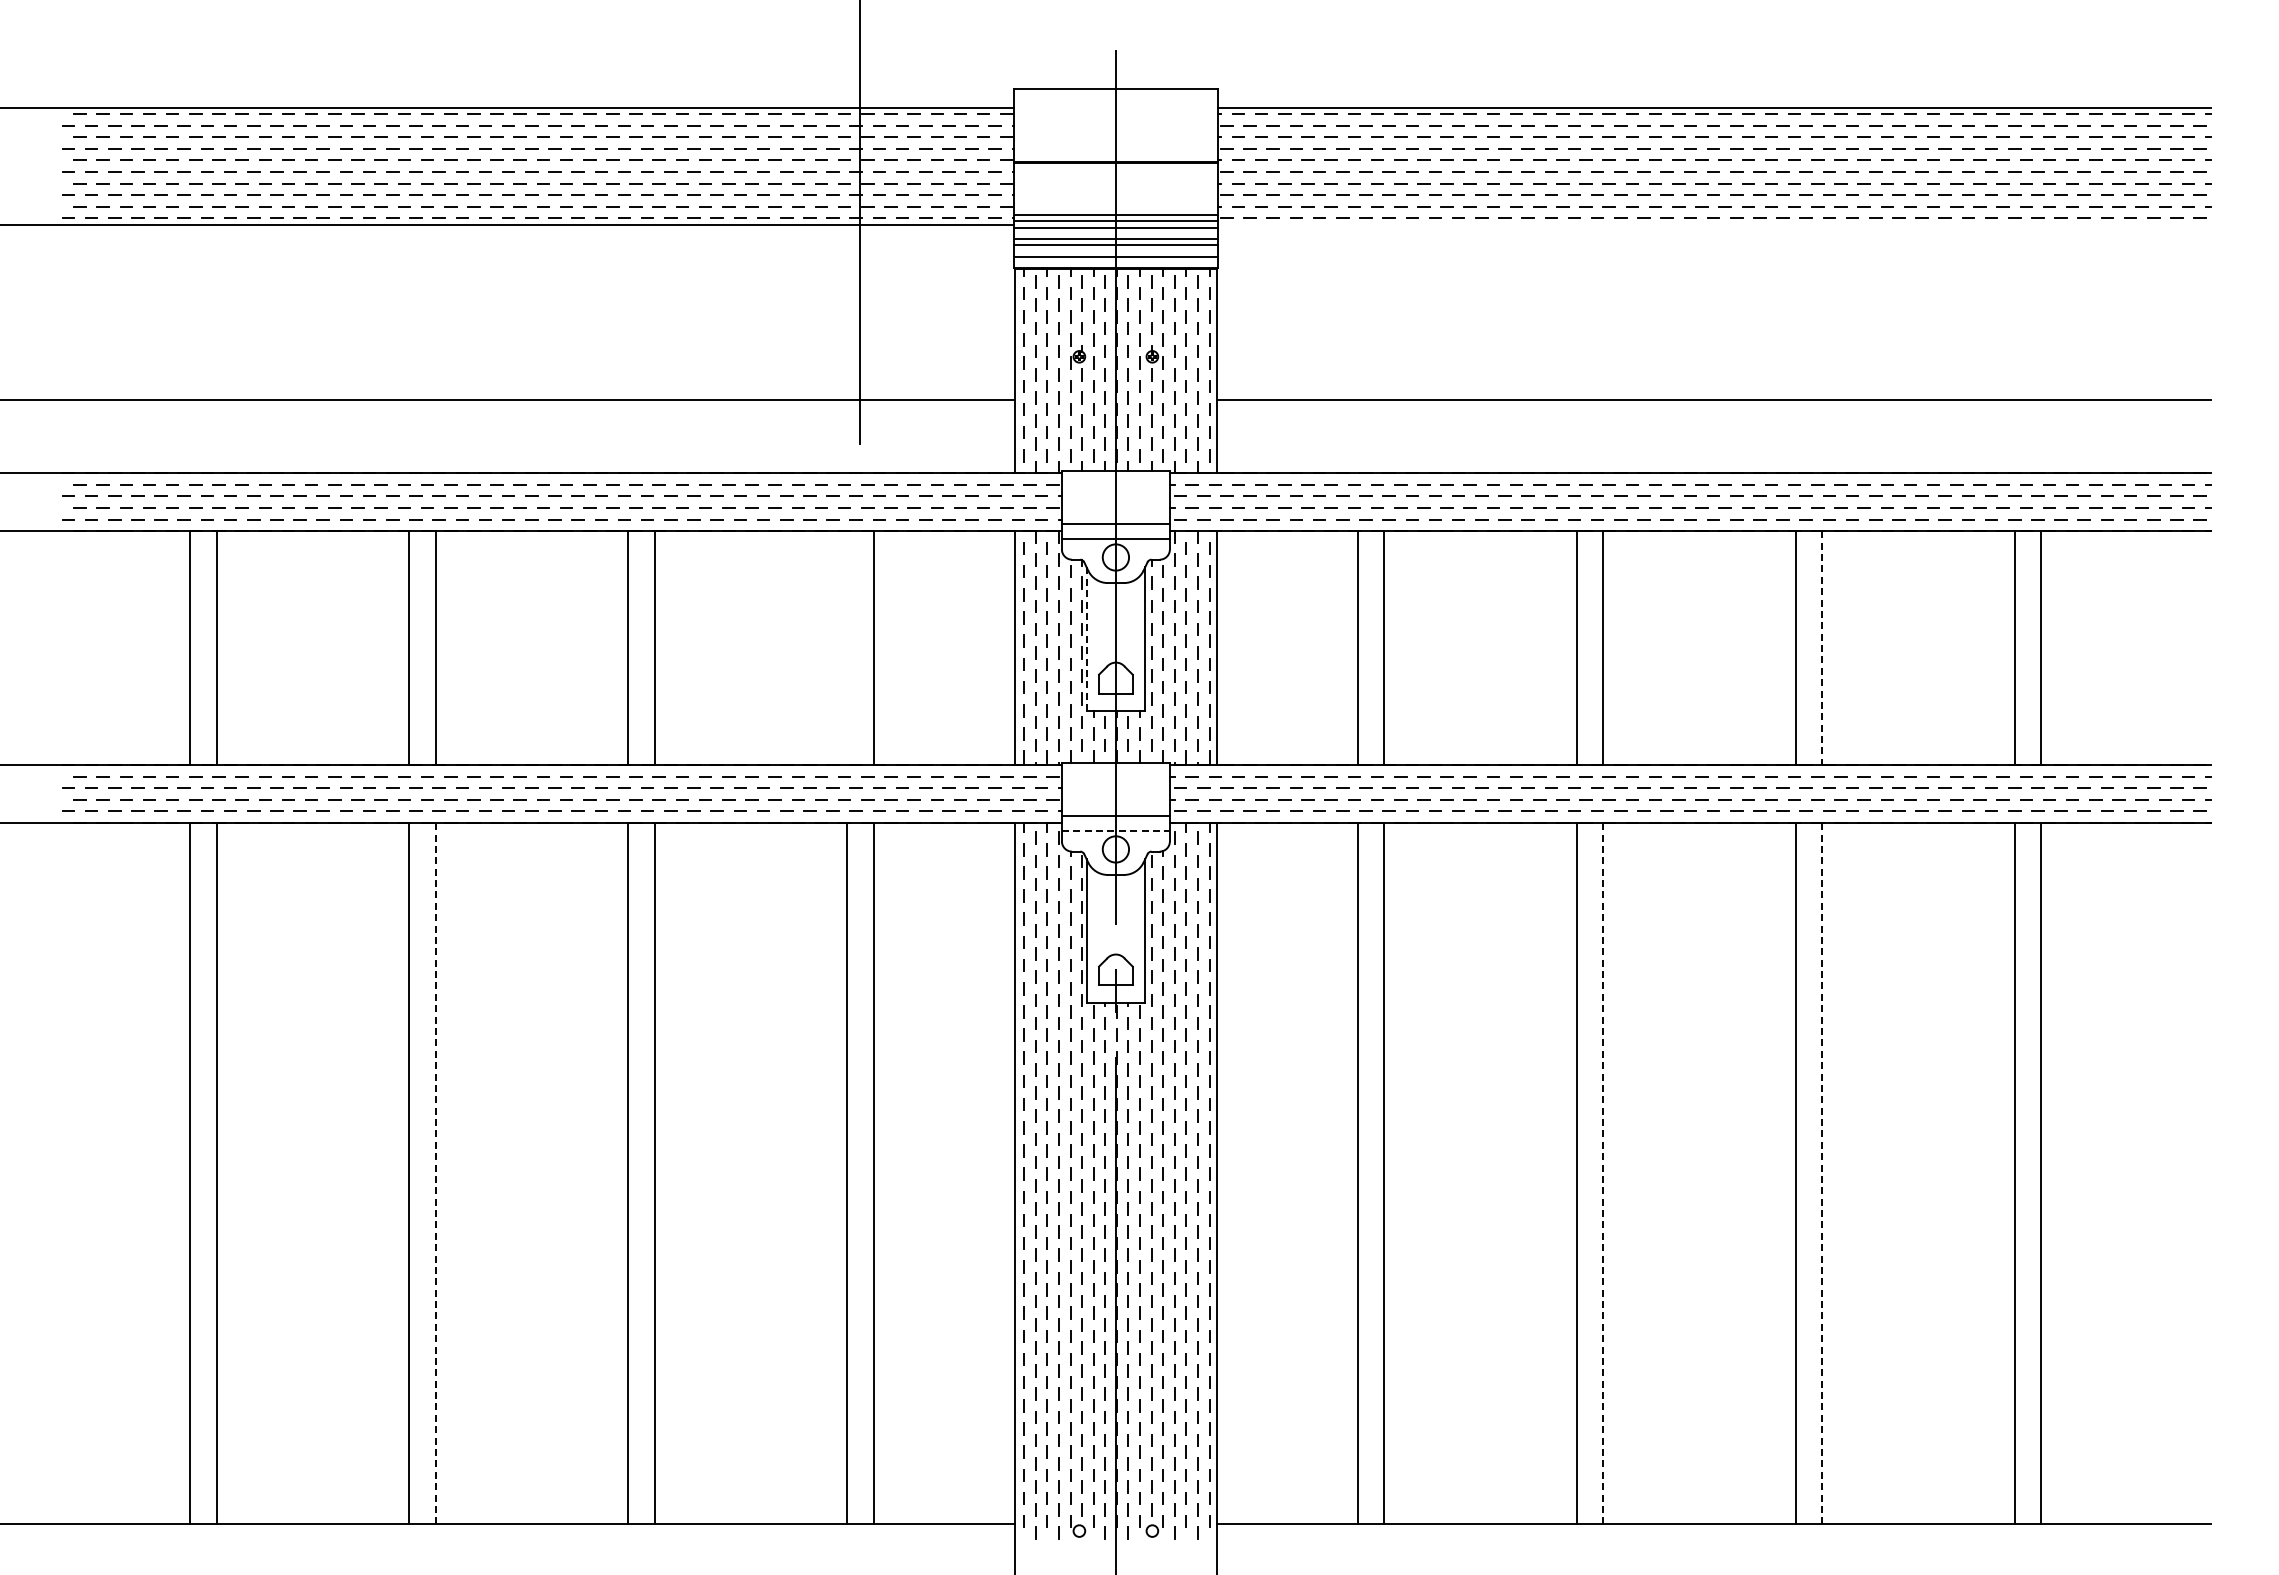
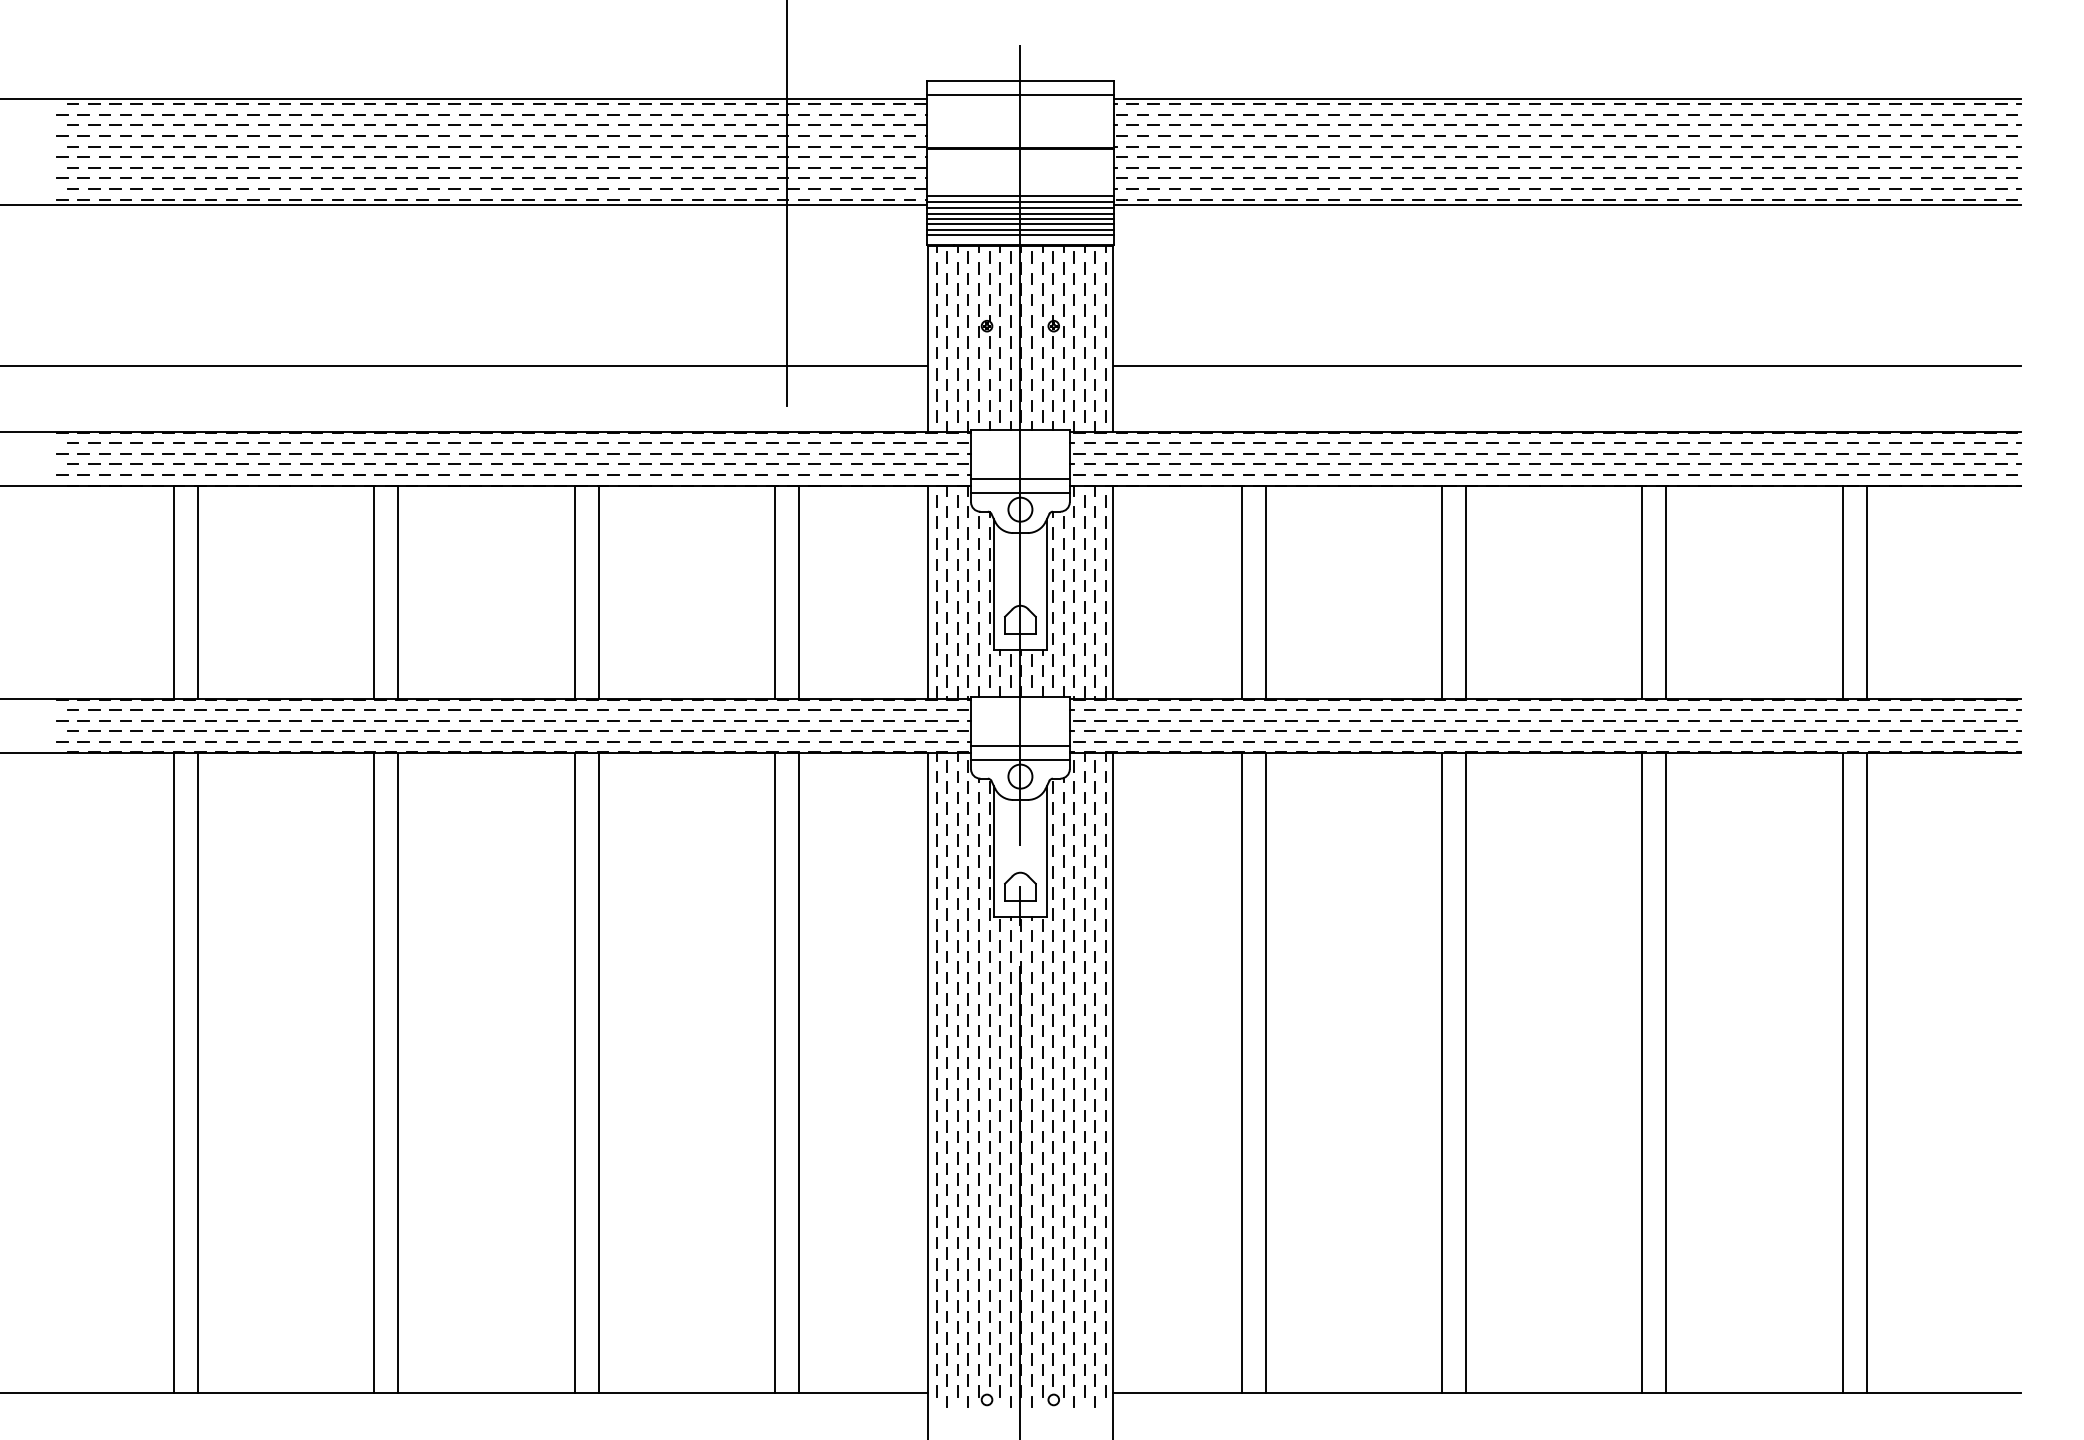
line: (1115, 104) -> (1020, 95), added
line: (1714, 224) -> (1567, 205), added
line: (1115, 233) -> (1020, 213), added
line: (1115, 251) -> (1020, 229), added
line: (1086, 639) -> (993, 584), dashed -> solid
line: (847, 647) -> (774, 591), added
line: (1822, 648) -> (1666, 592), dashed -> solid
line: (1116, 830) -> (1020, 759), dashed -> solid
line: (435, 1173) -> (398, 1072), dashed -> solid
line: (1603, 1173) -> (1466, 1072), dashed -> solid
line: (1822, 1173) -> (1666, 1072), dashed -> solid

